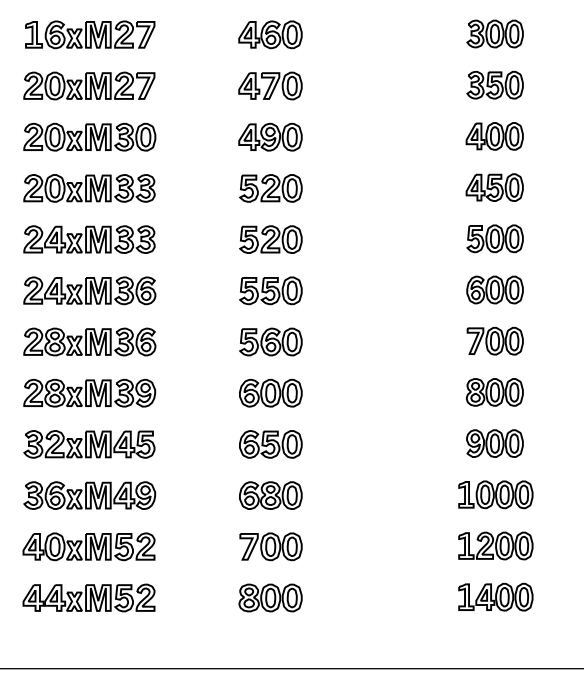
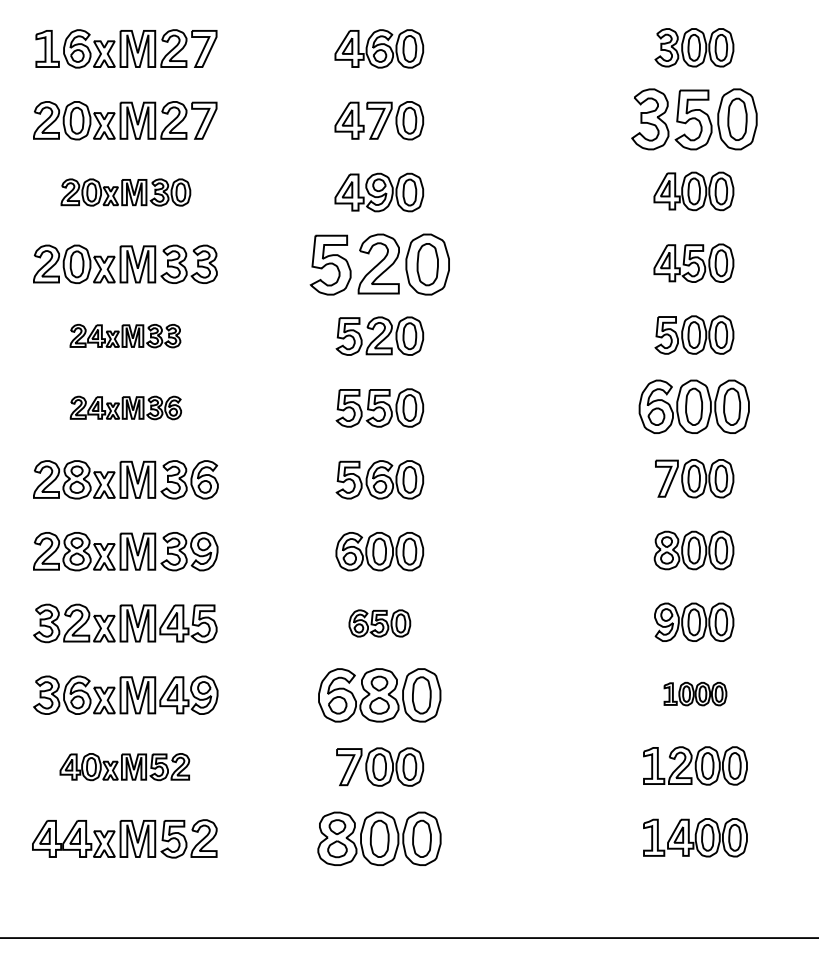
part: (495, 85) -> (694, 119), size x1.6
part: (89, 137) -> (125, 192), size x0.7
part: (270, 187) -> (379, 263), size x1.6
part: (89, 239) -> (125, 335), size x0.6
part: (495, 289) -> (694, 406), size x1.4
part: (89, 290) -> (125, 407), size x0.6
part: (270, 444) -> (379, 623), size x0.7
part: (495, 494) -> (695, 693), size x0.6
part: (270, 495) -> (379, 694), size x1.4
part: (88, 546) -> (124, 766), size x0.7
part: (270, 597) -> (379, 838), size x1.4

